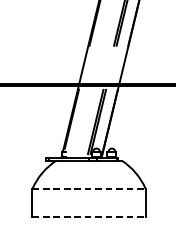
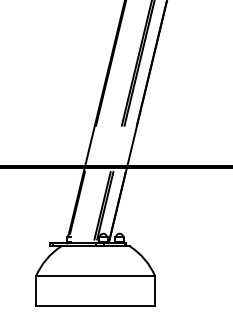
line: (88, 189) -> (95, 276), dashed -> solid
line: (88, 216) -> (95, 305), dashed -> solid

